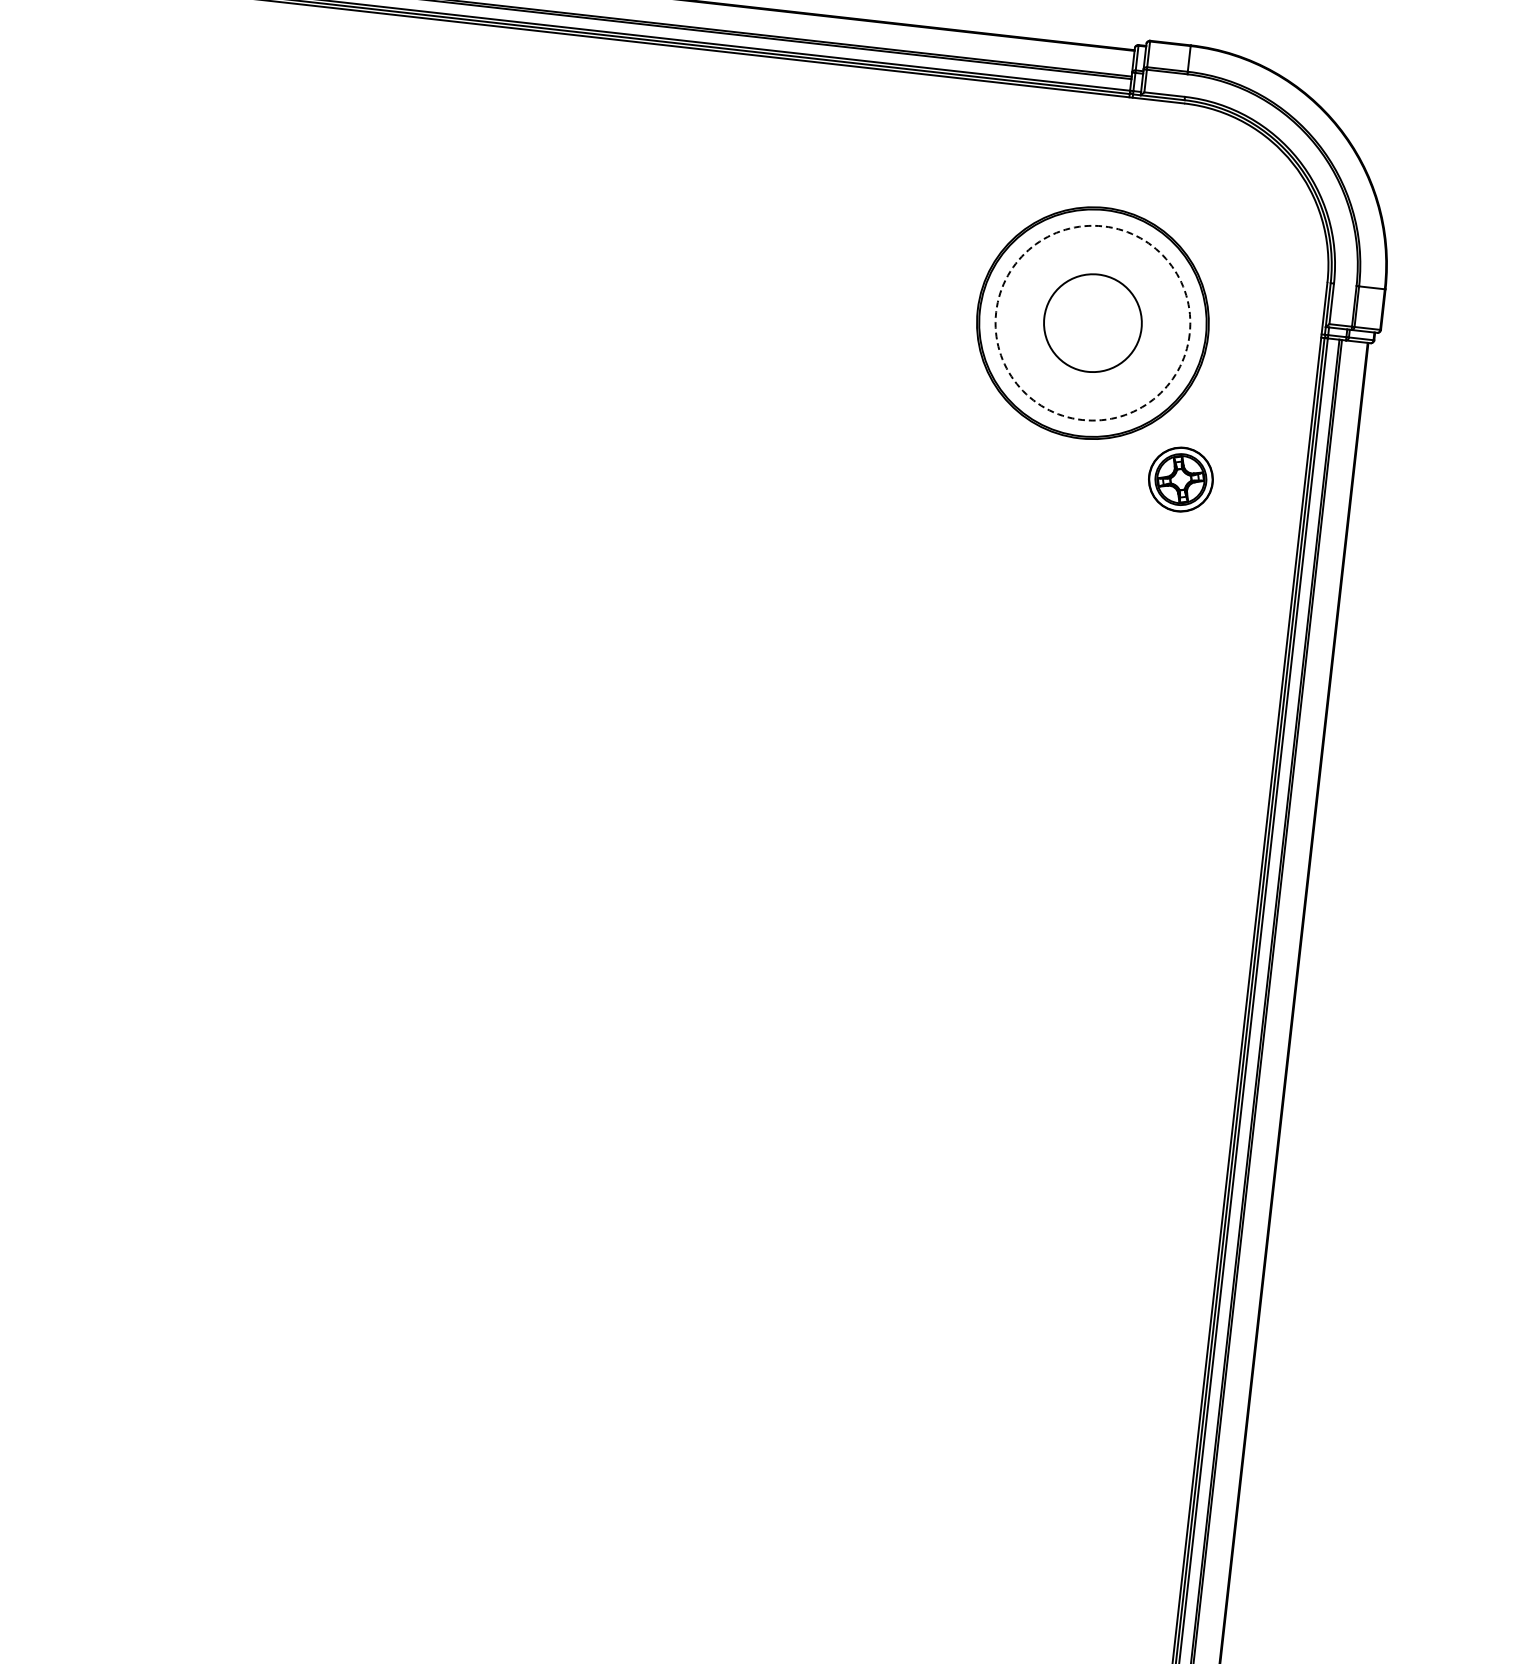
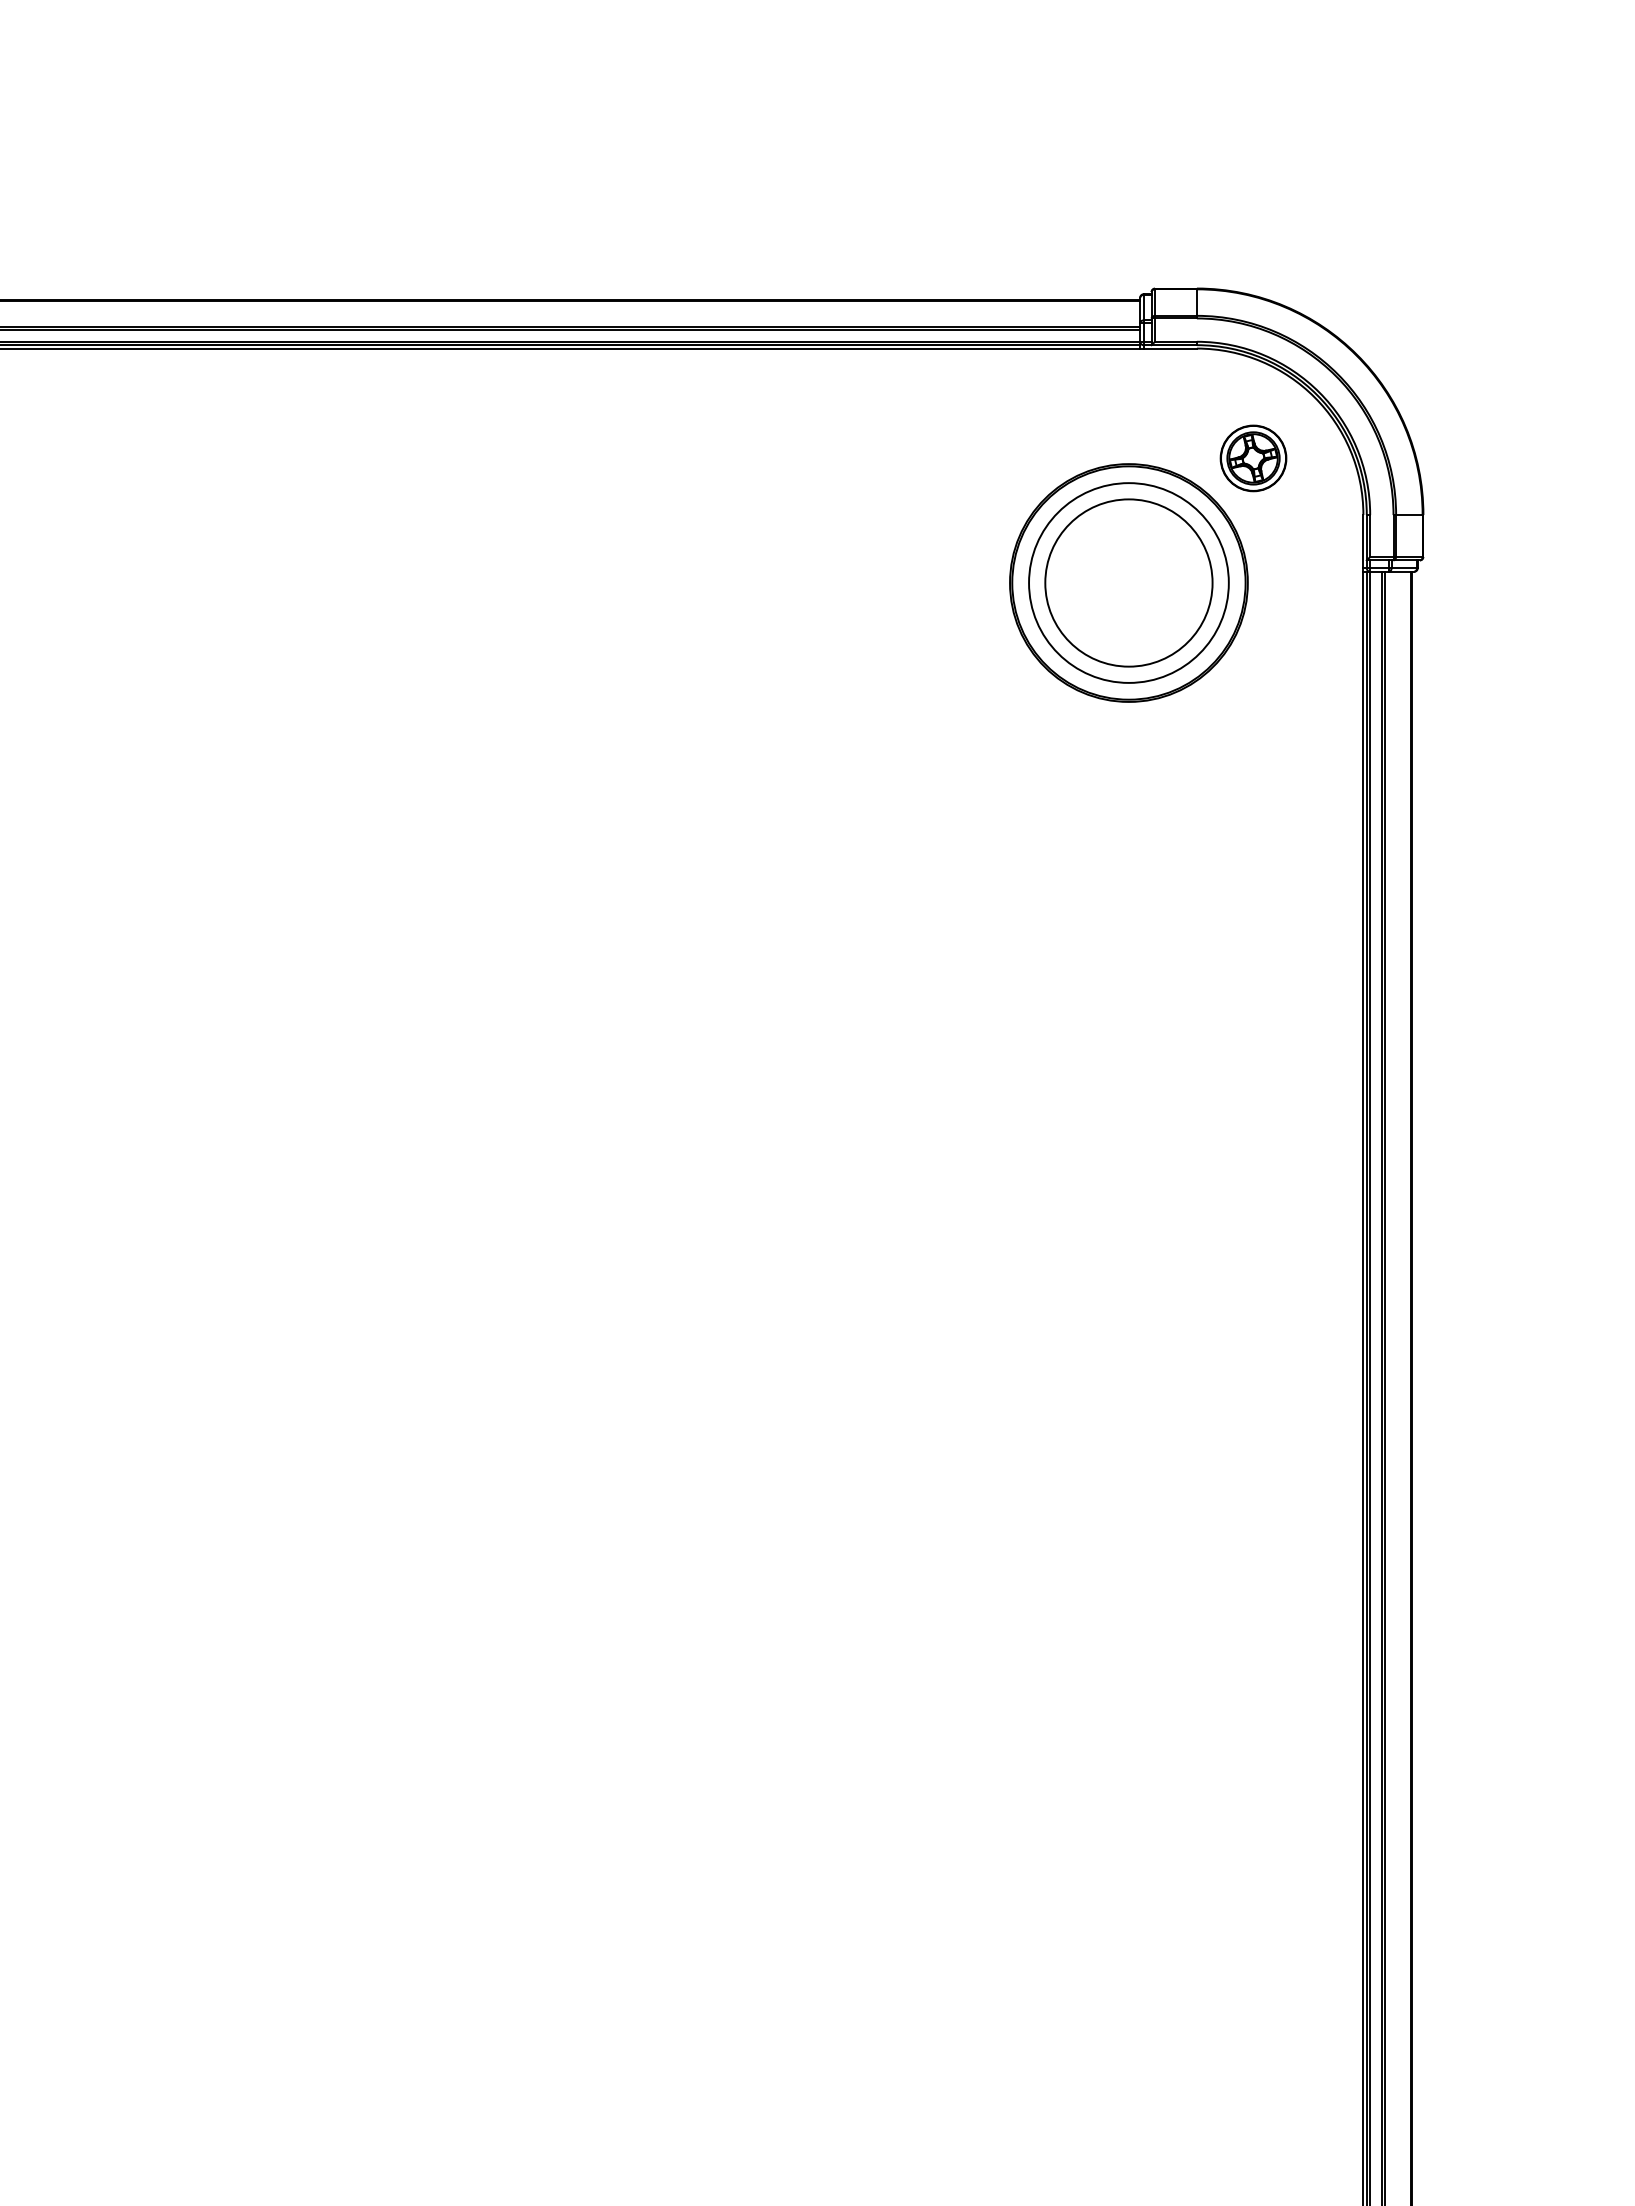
circle: (1092, 322) -> (1128, 582), dashed -> solid
circle: (1092, 322) -> (1128, 582), size x1.67
part: (1180, 479) -> (1253, 458), moved

